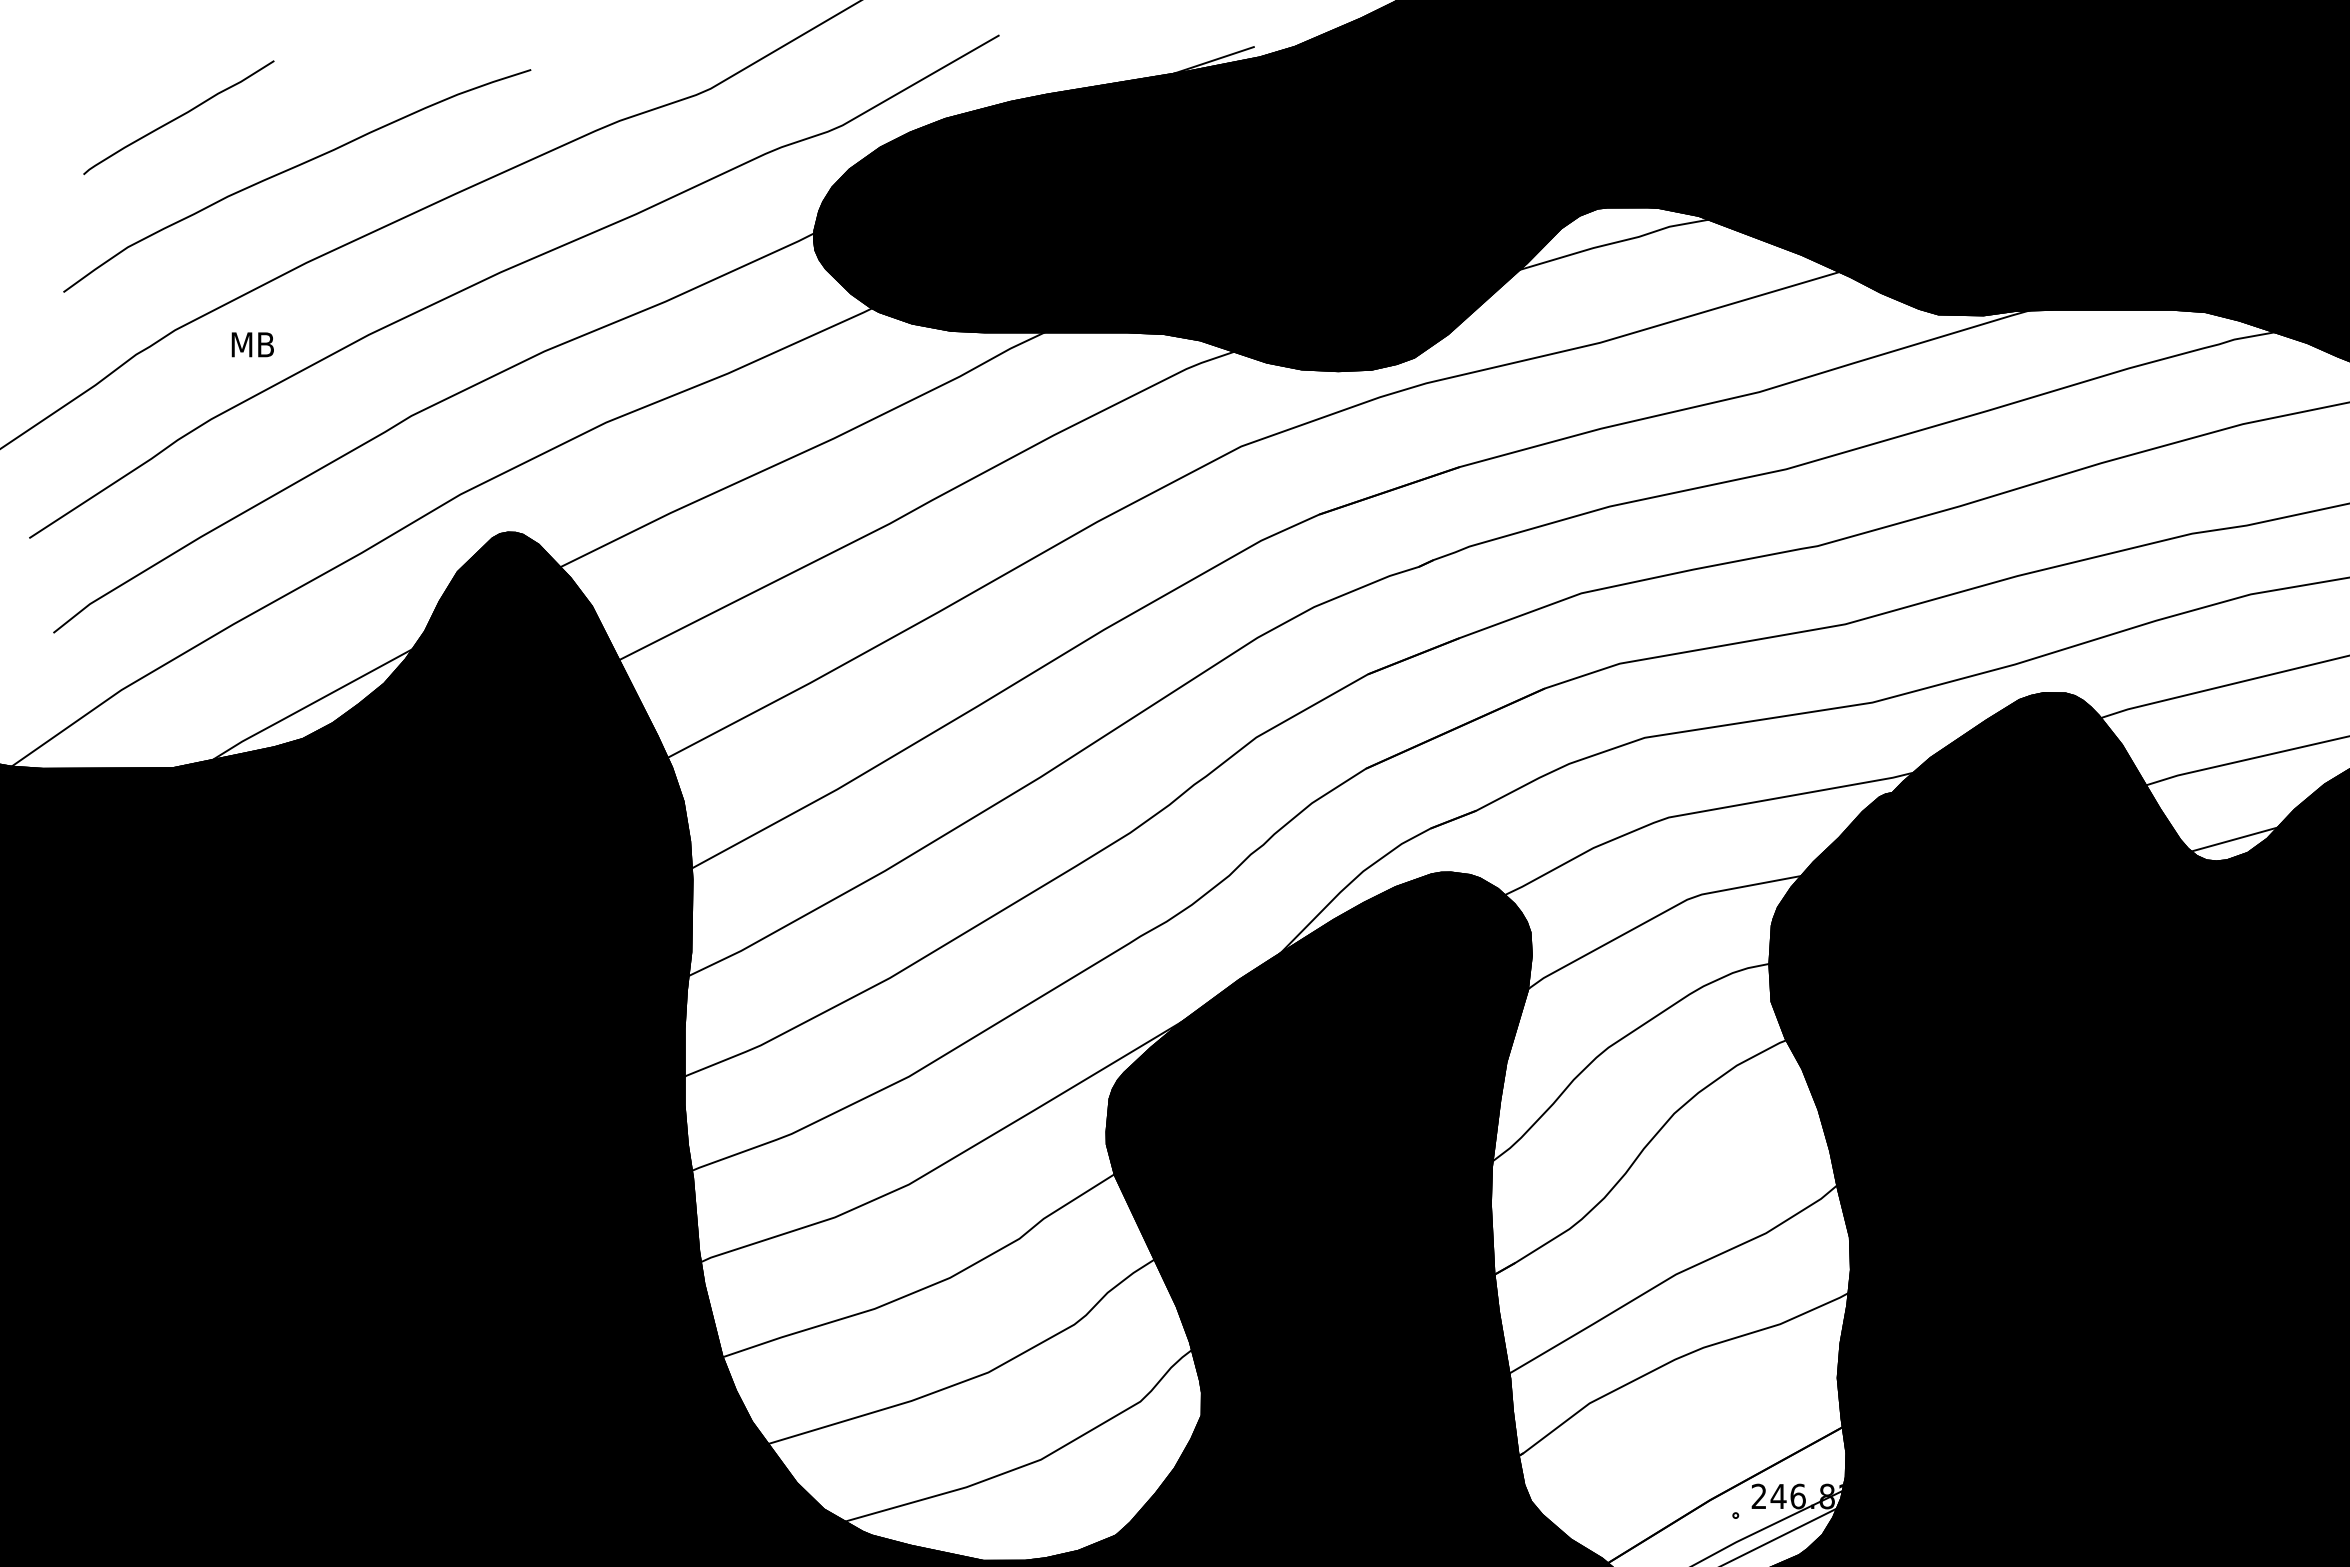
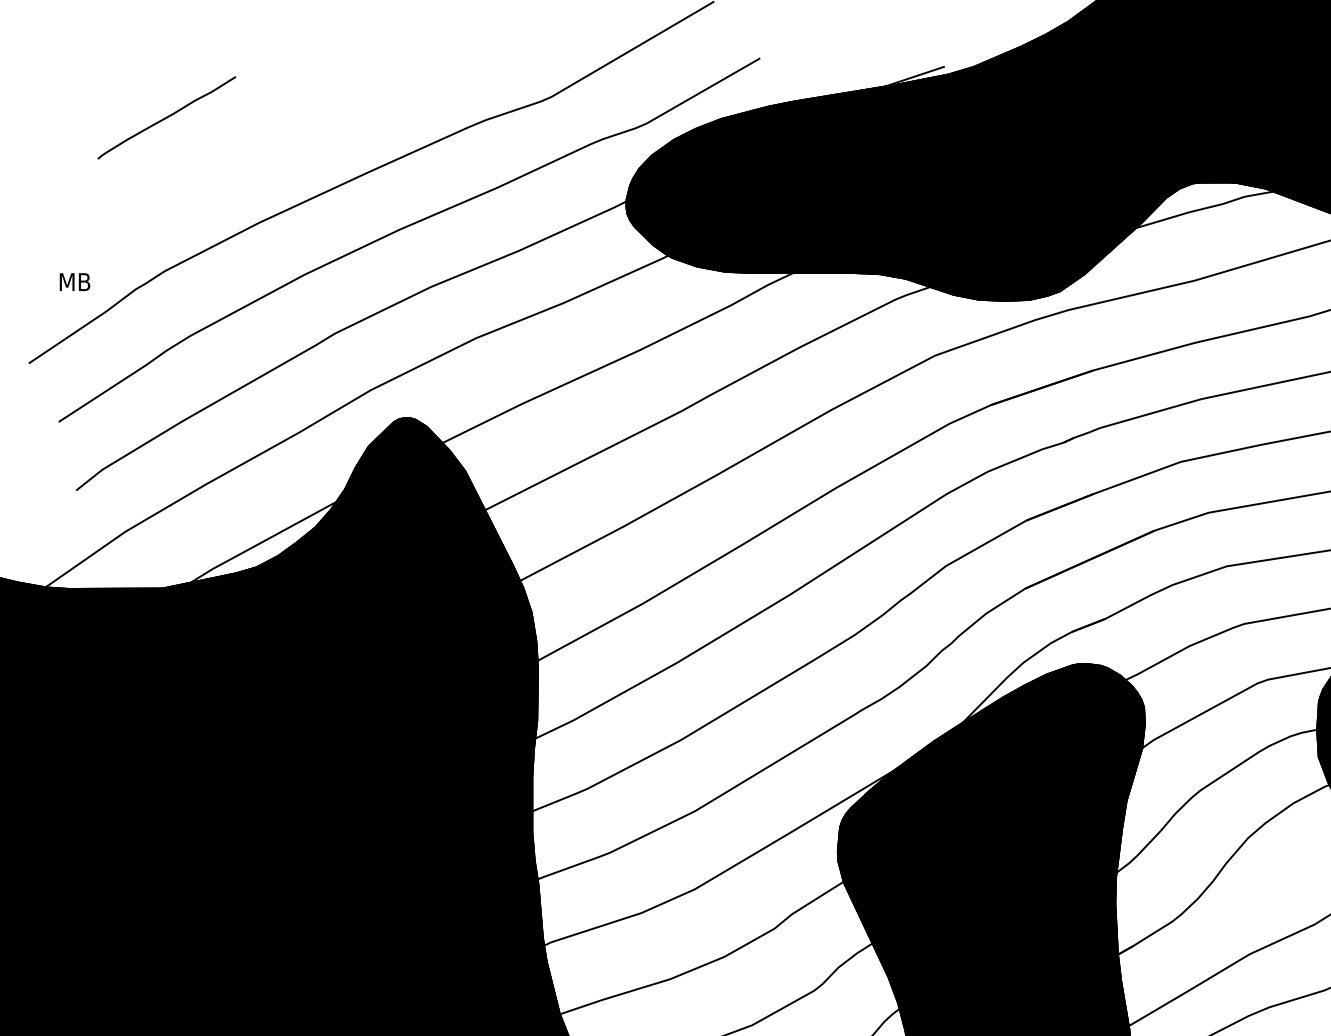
curve: (292, 169) -> (249, 155), removed
text: (252, 344) -> (74, 281), moved

